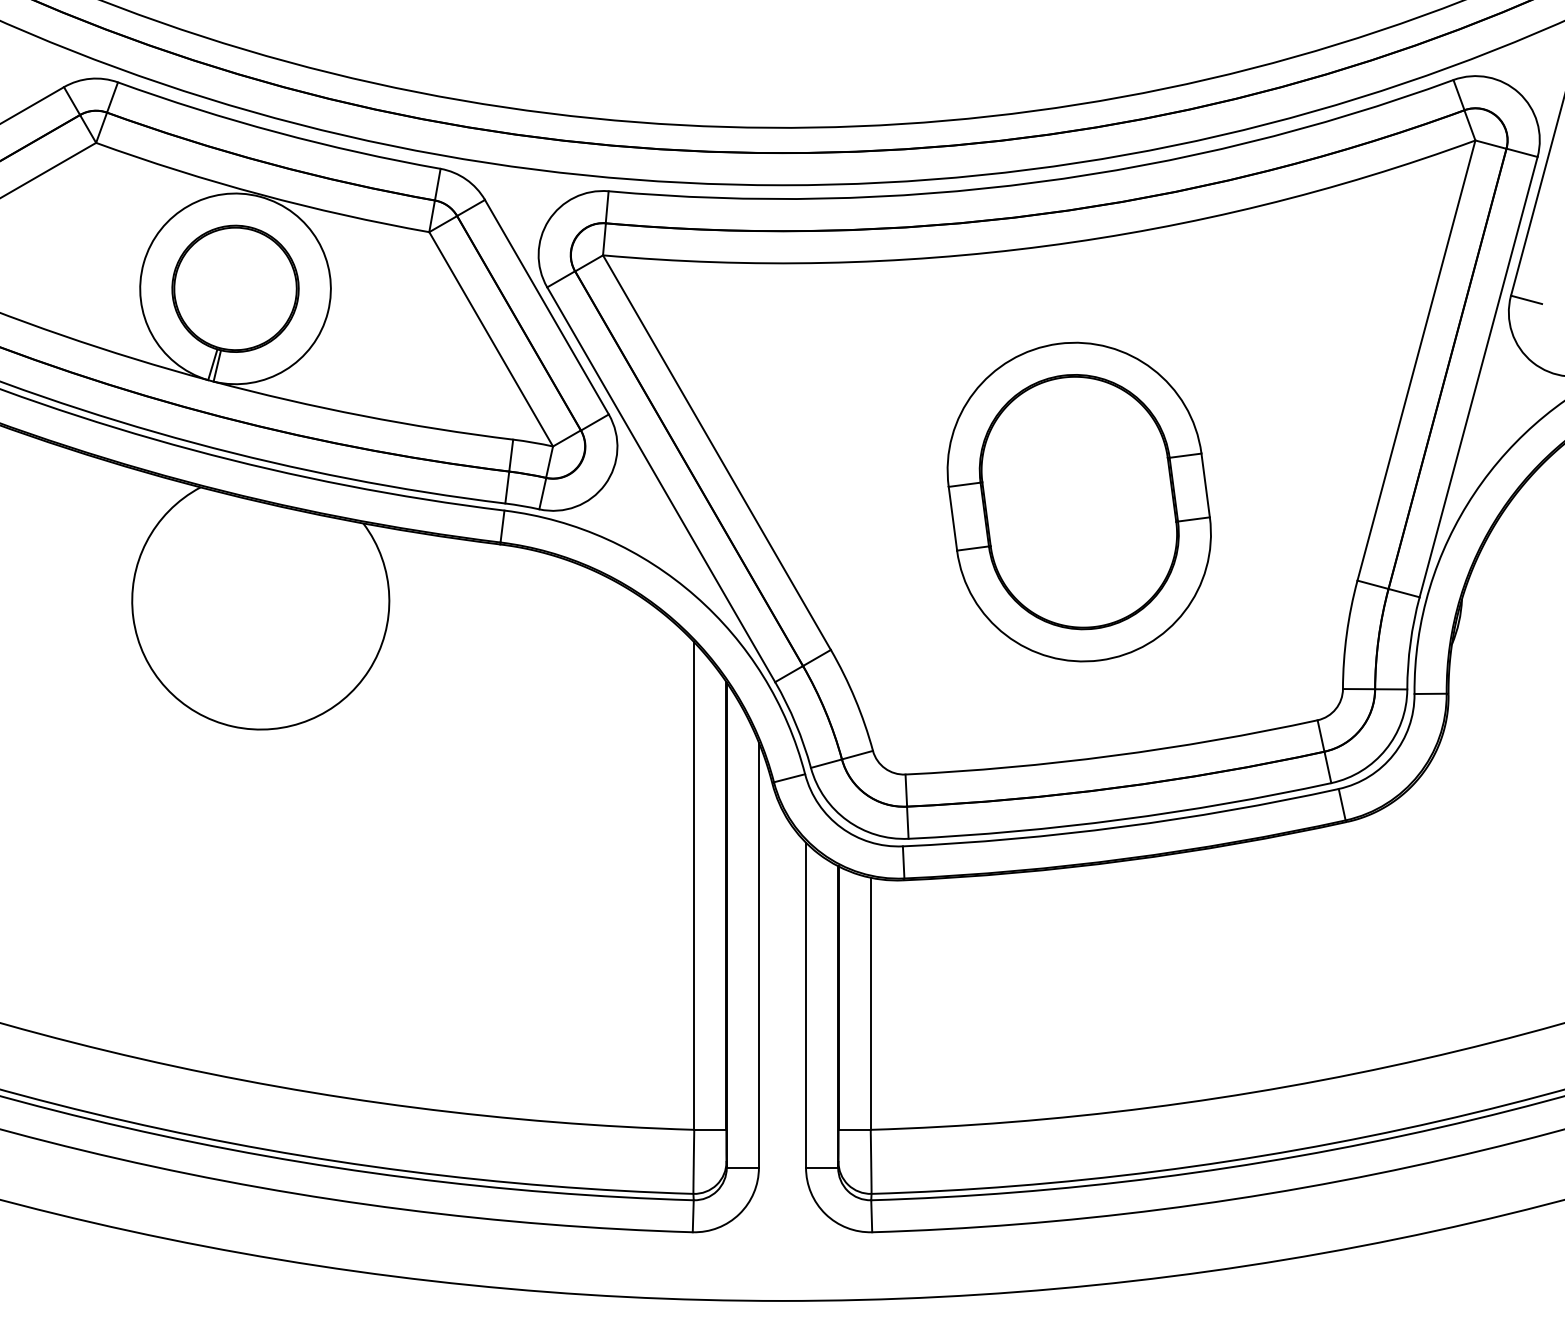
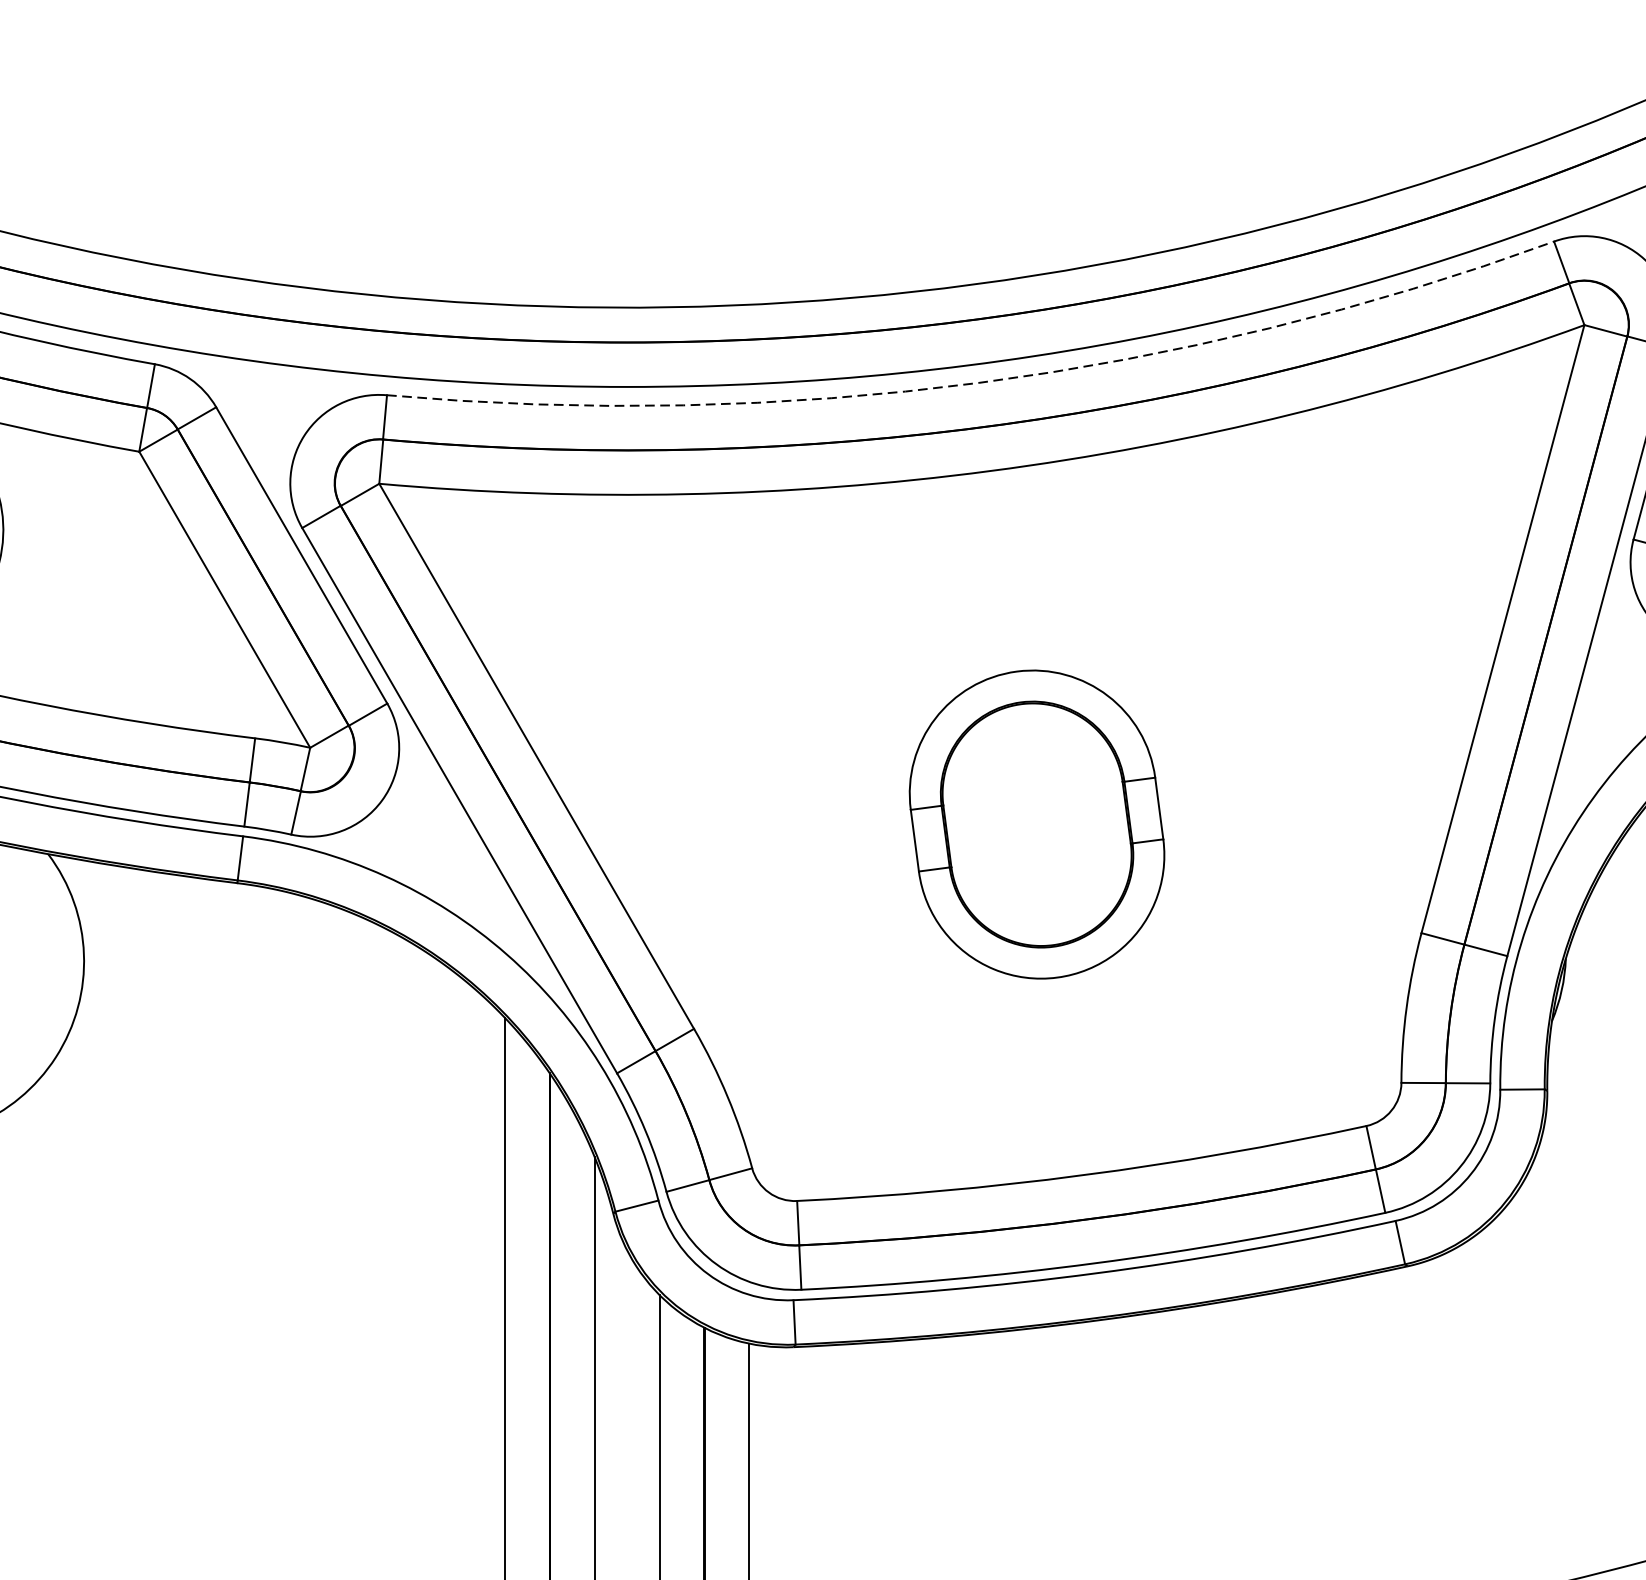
arc: (1037, 182) -> (979, 383), solid -> dashed
part: (1078, 501) -> (1036, 823), size x0.7

